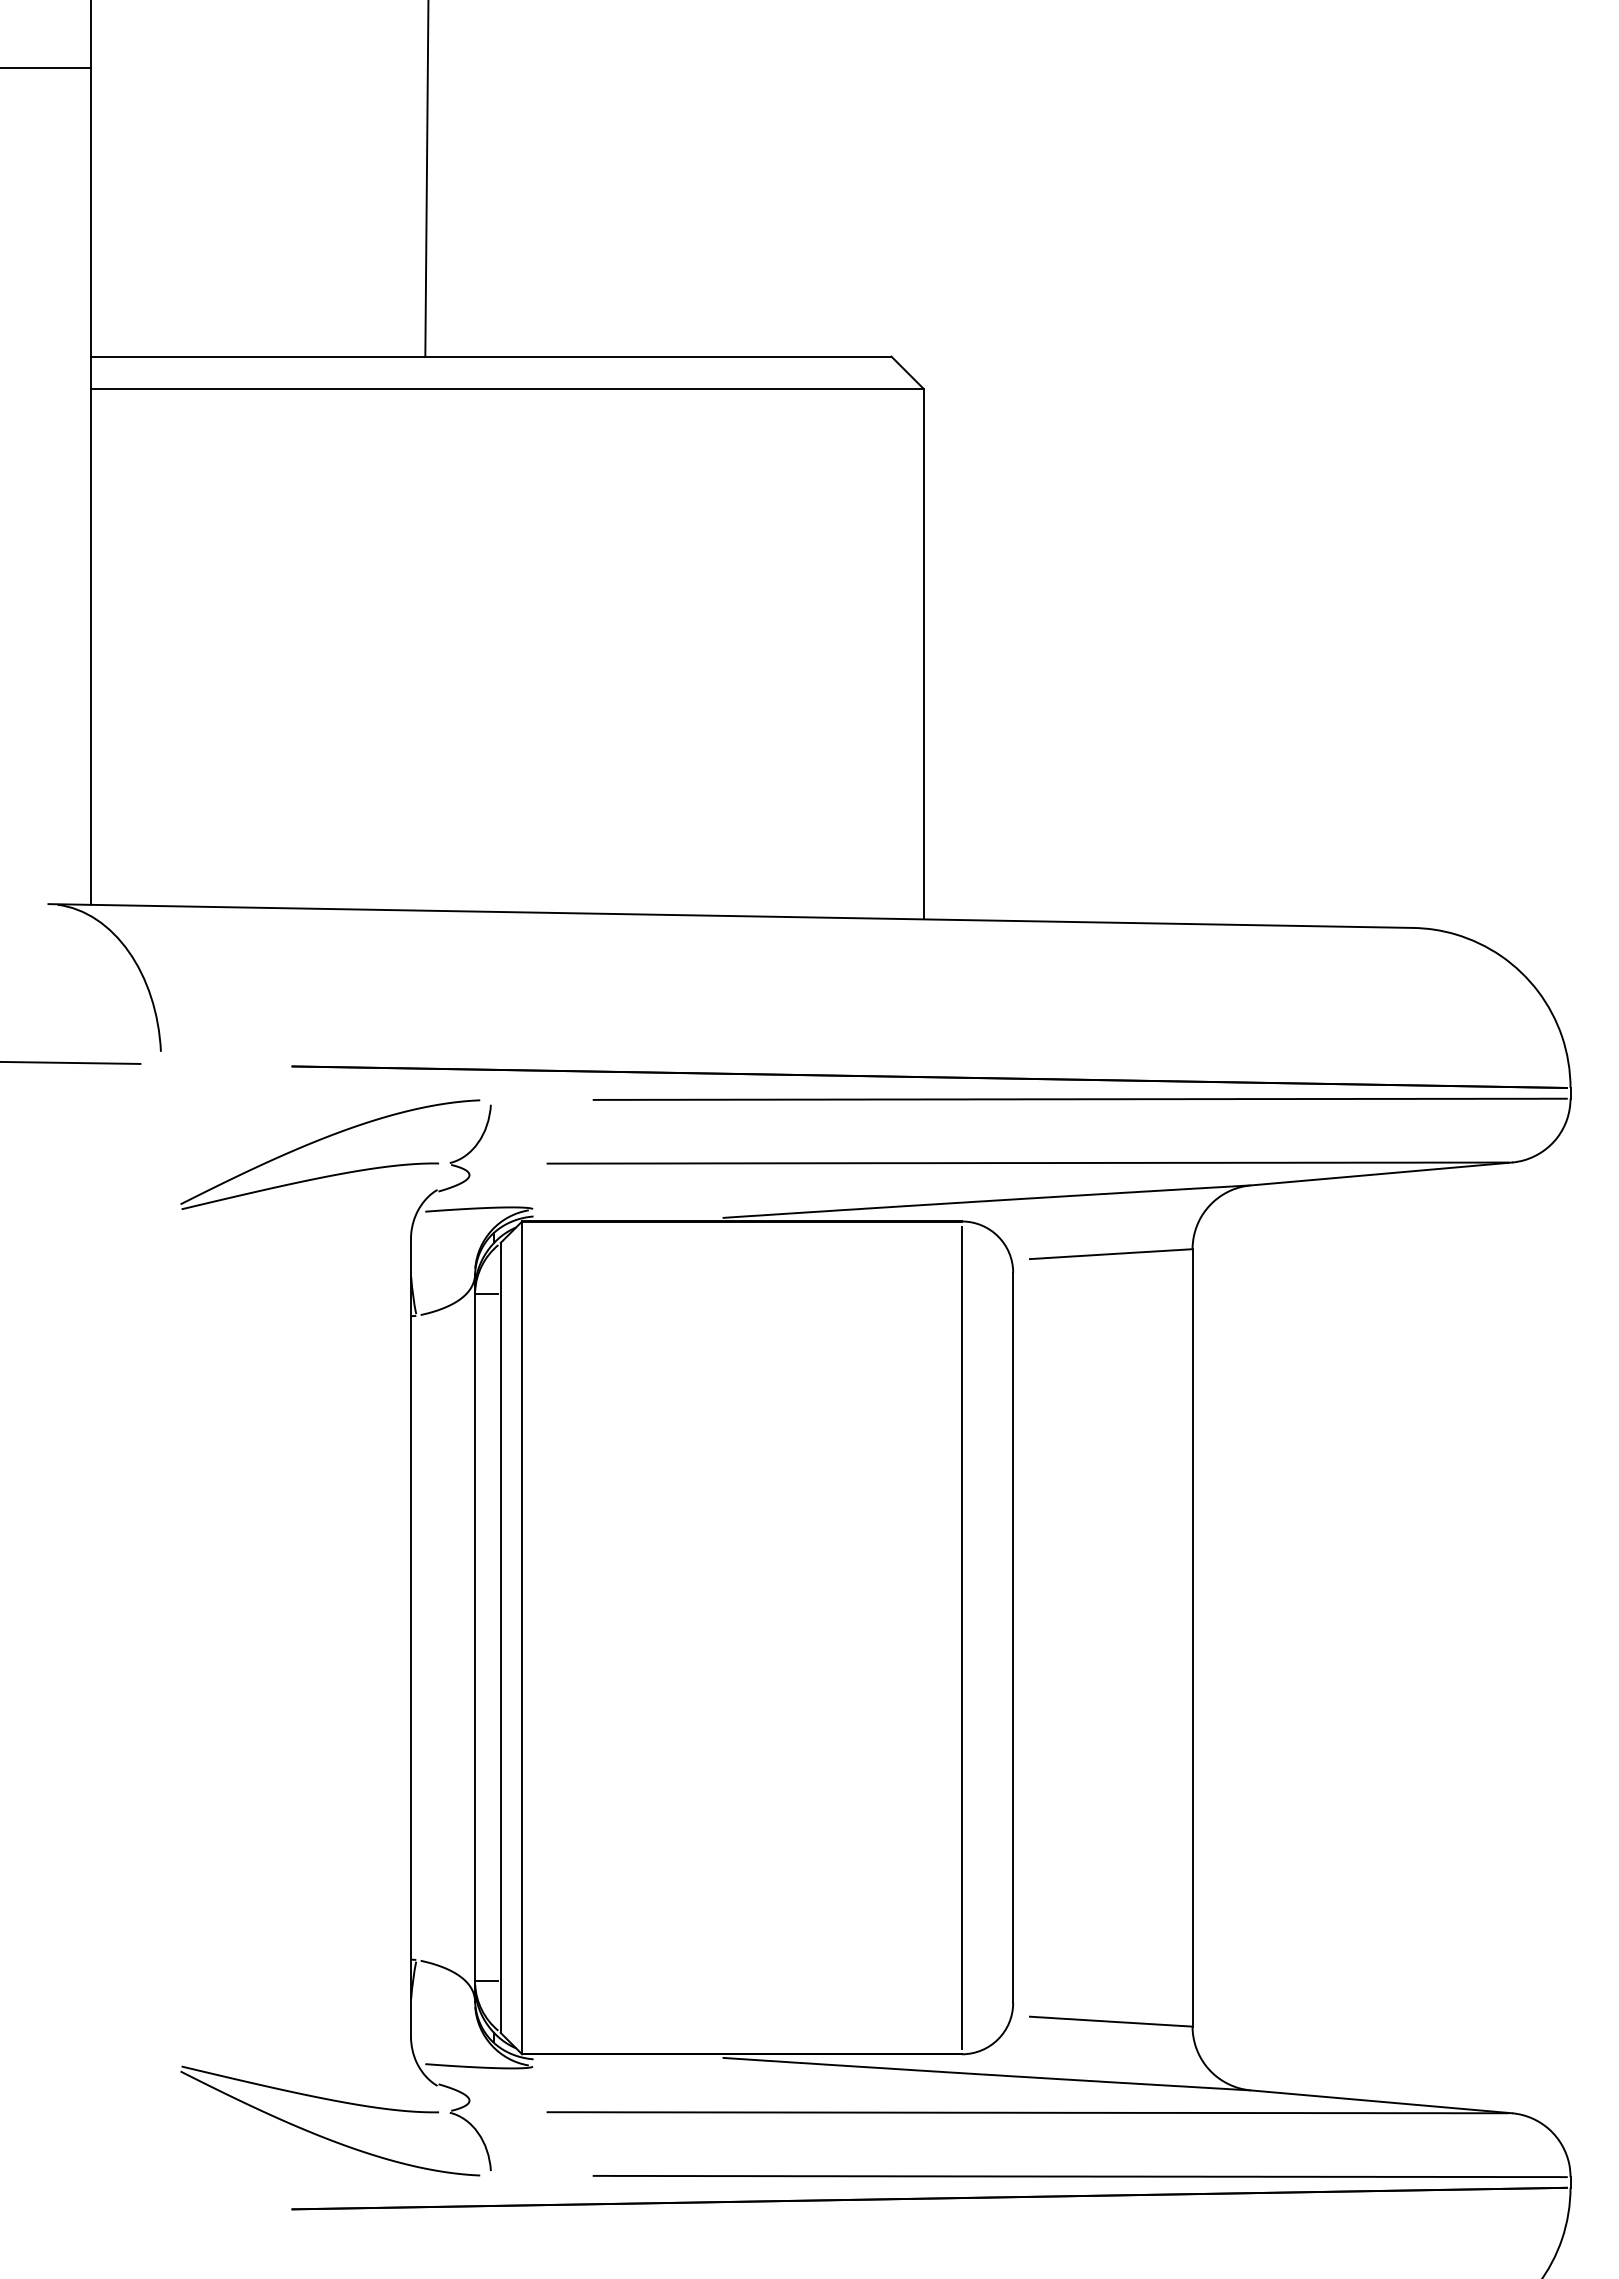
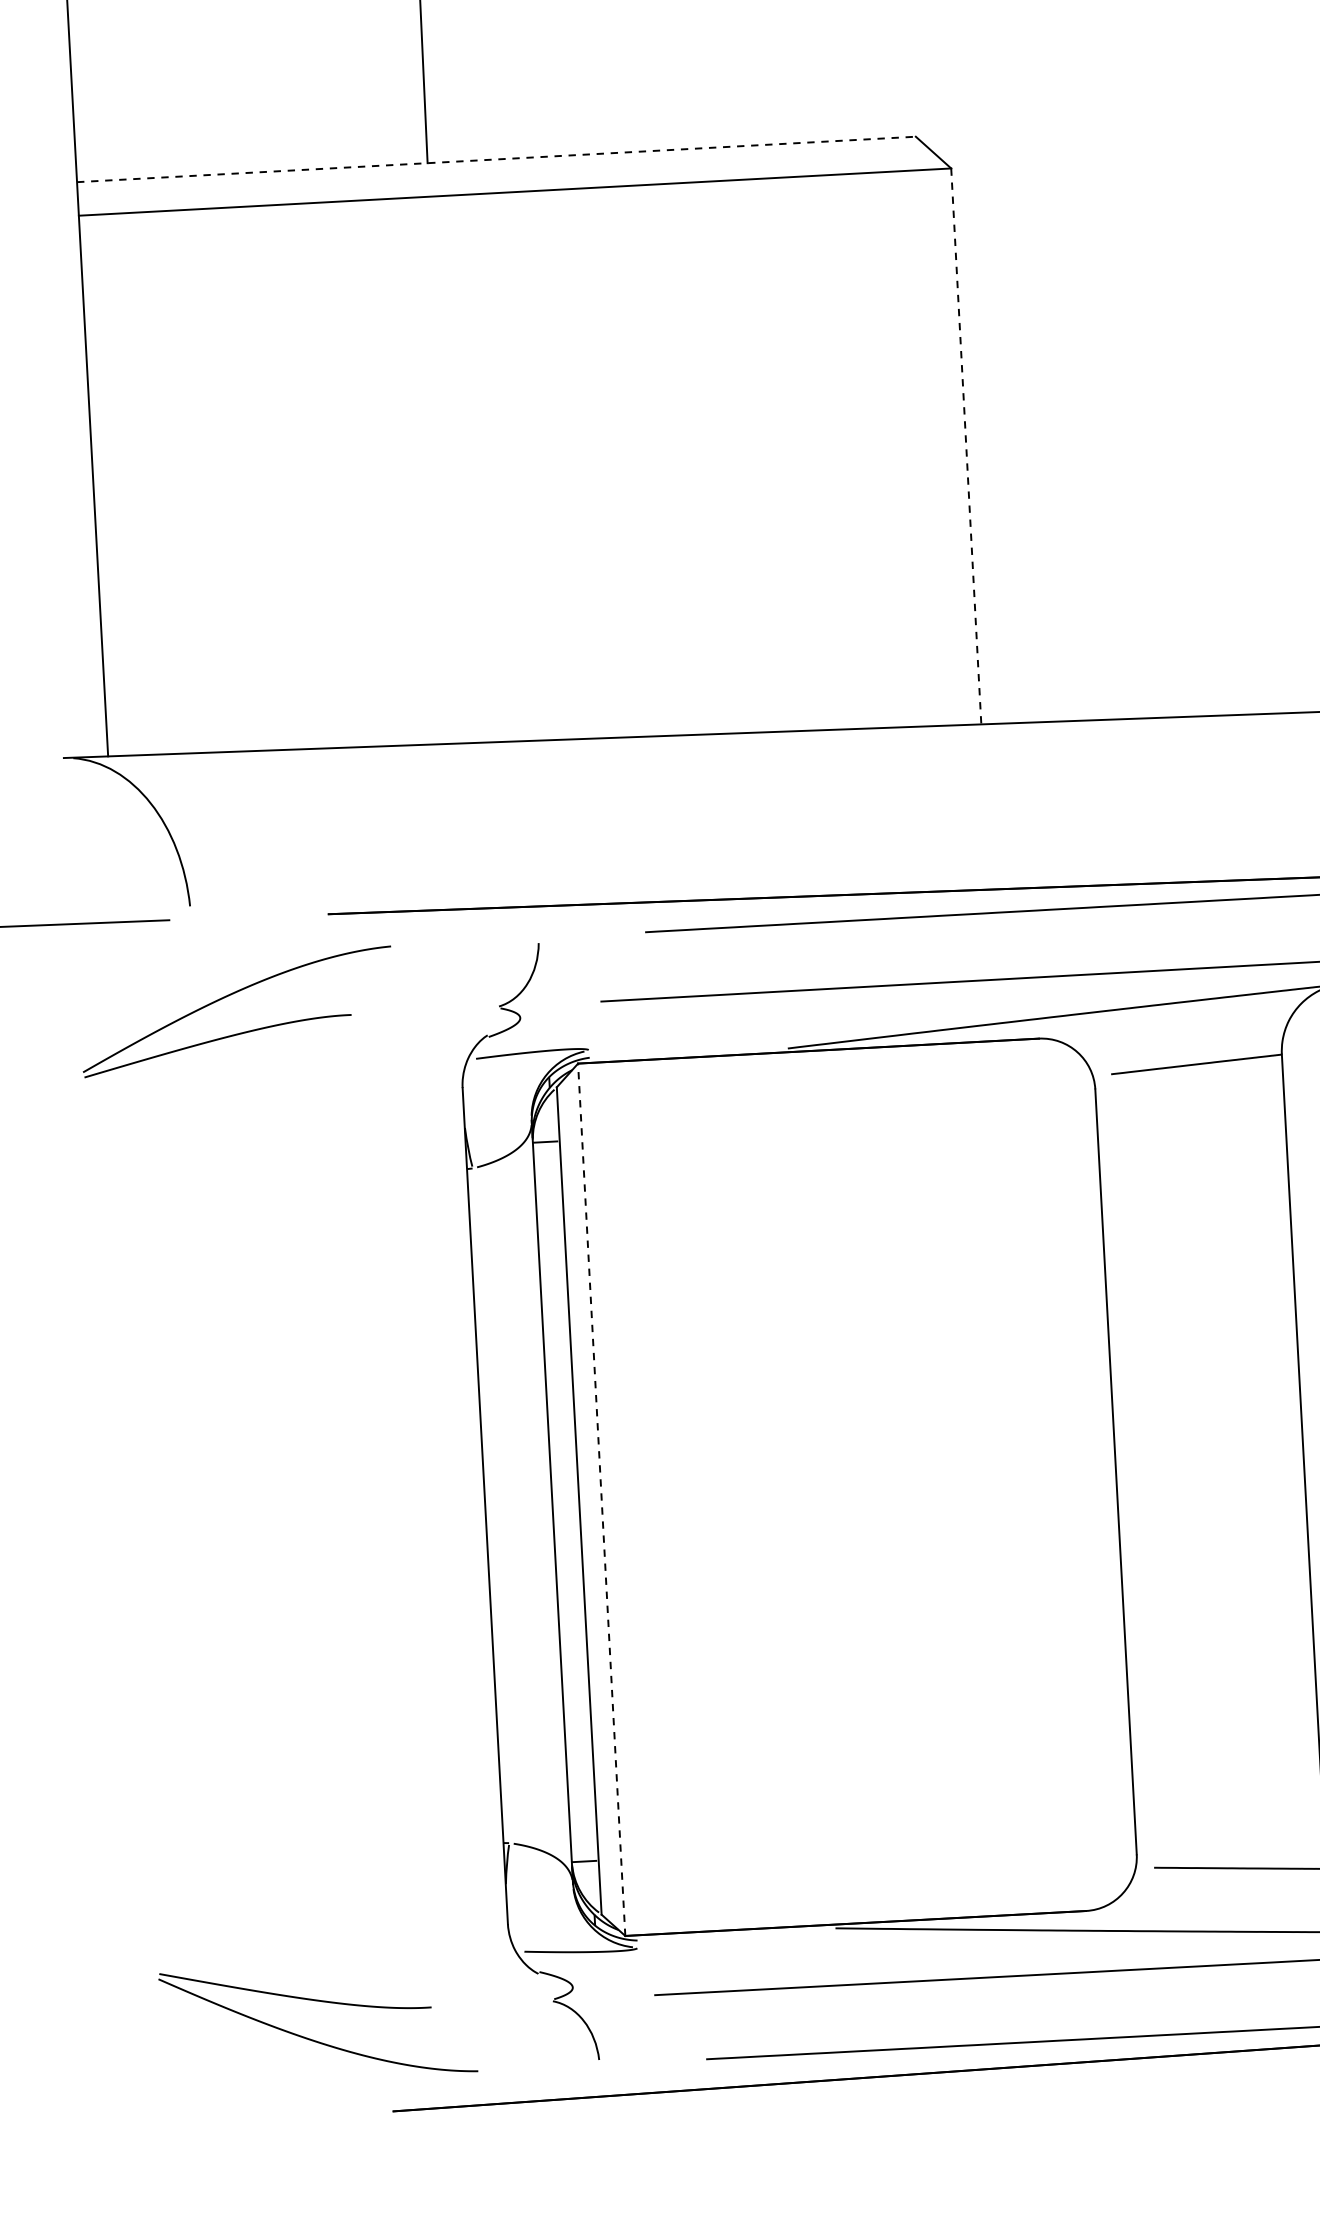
line: (491, 356) -> (496, 159), solid -> dashed
line: (923, 654) -> (966, 446), solid -> dashed
part: (326, 1138) -> (232, 995), moved
line: (522, 1637) -> (602, 1499), solid -> dashed
line: (961, 1637) -> (1061, 1474), removed
part: (324, 2136) -> (312, 2039), moved

